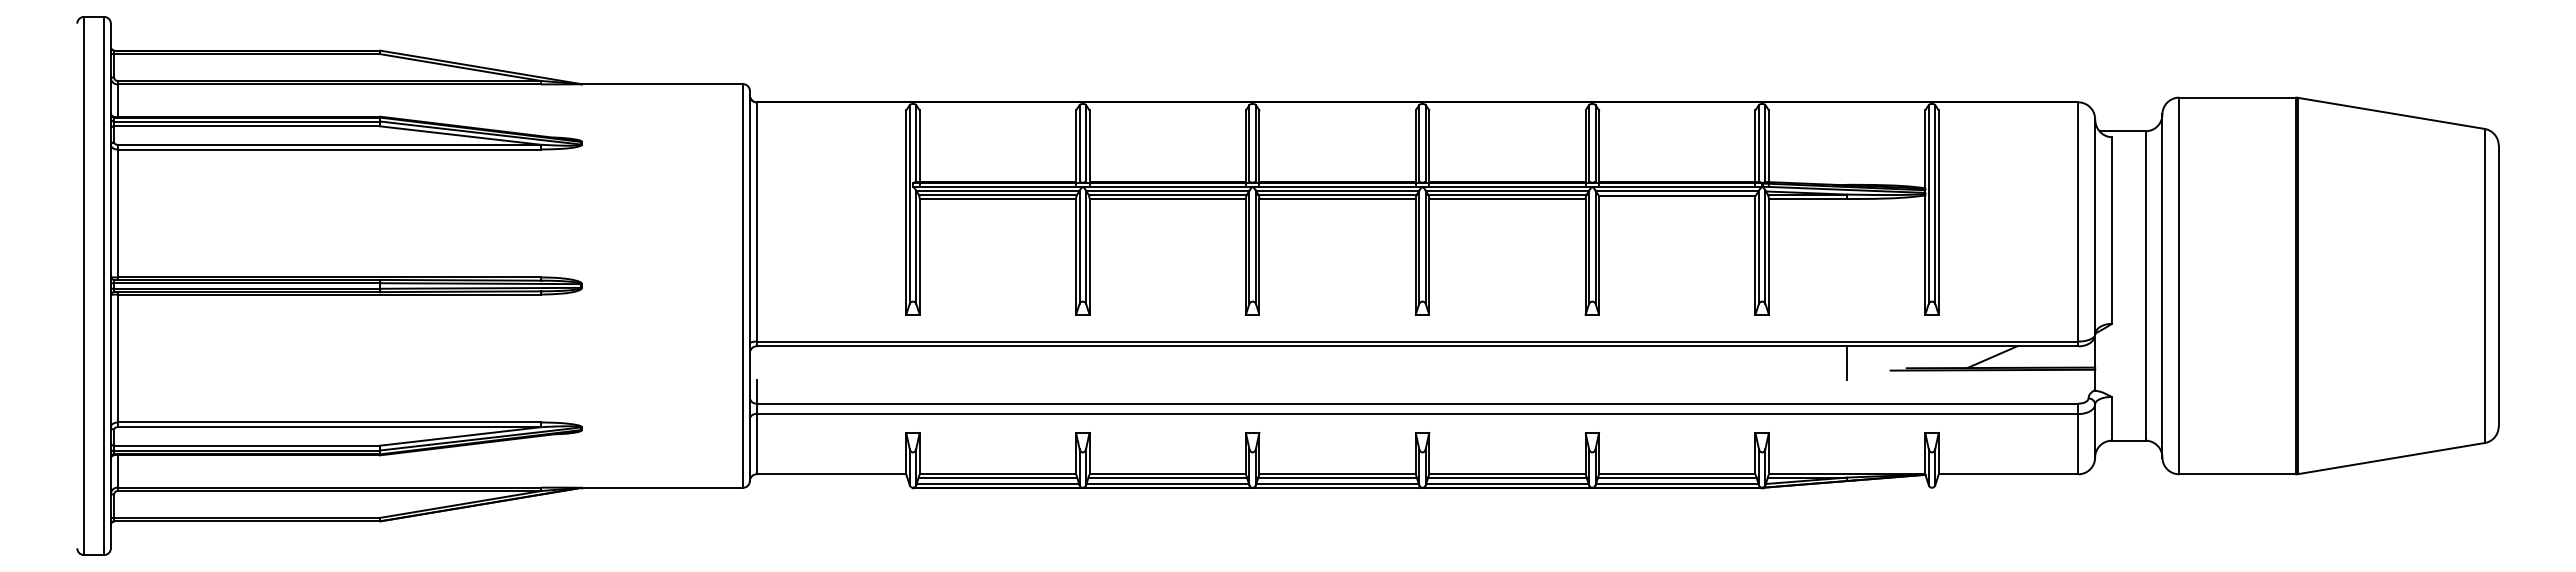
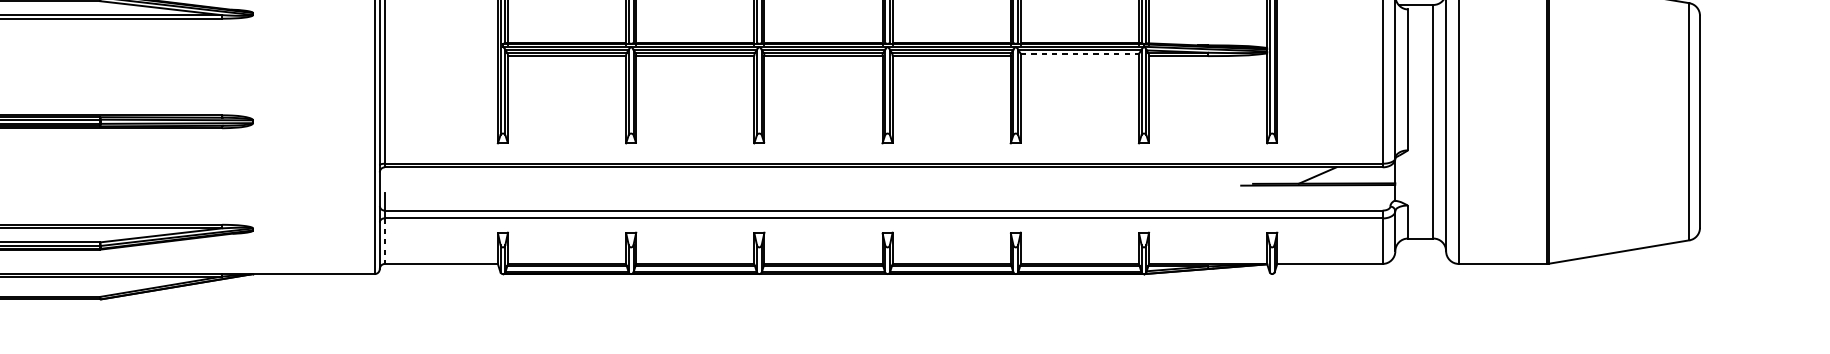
line: (1677, 196) -> (1080, 54), solid -> dashed
line: (1846, 363) -> (1207, 180), removed
line: (756, 444) -> (384, 241), solid -> dashed

